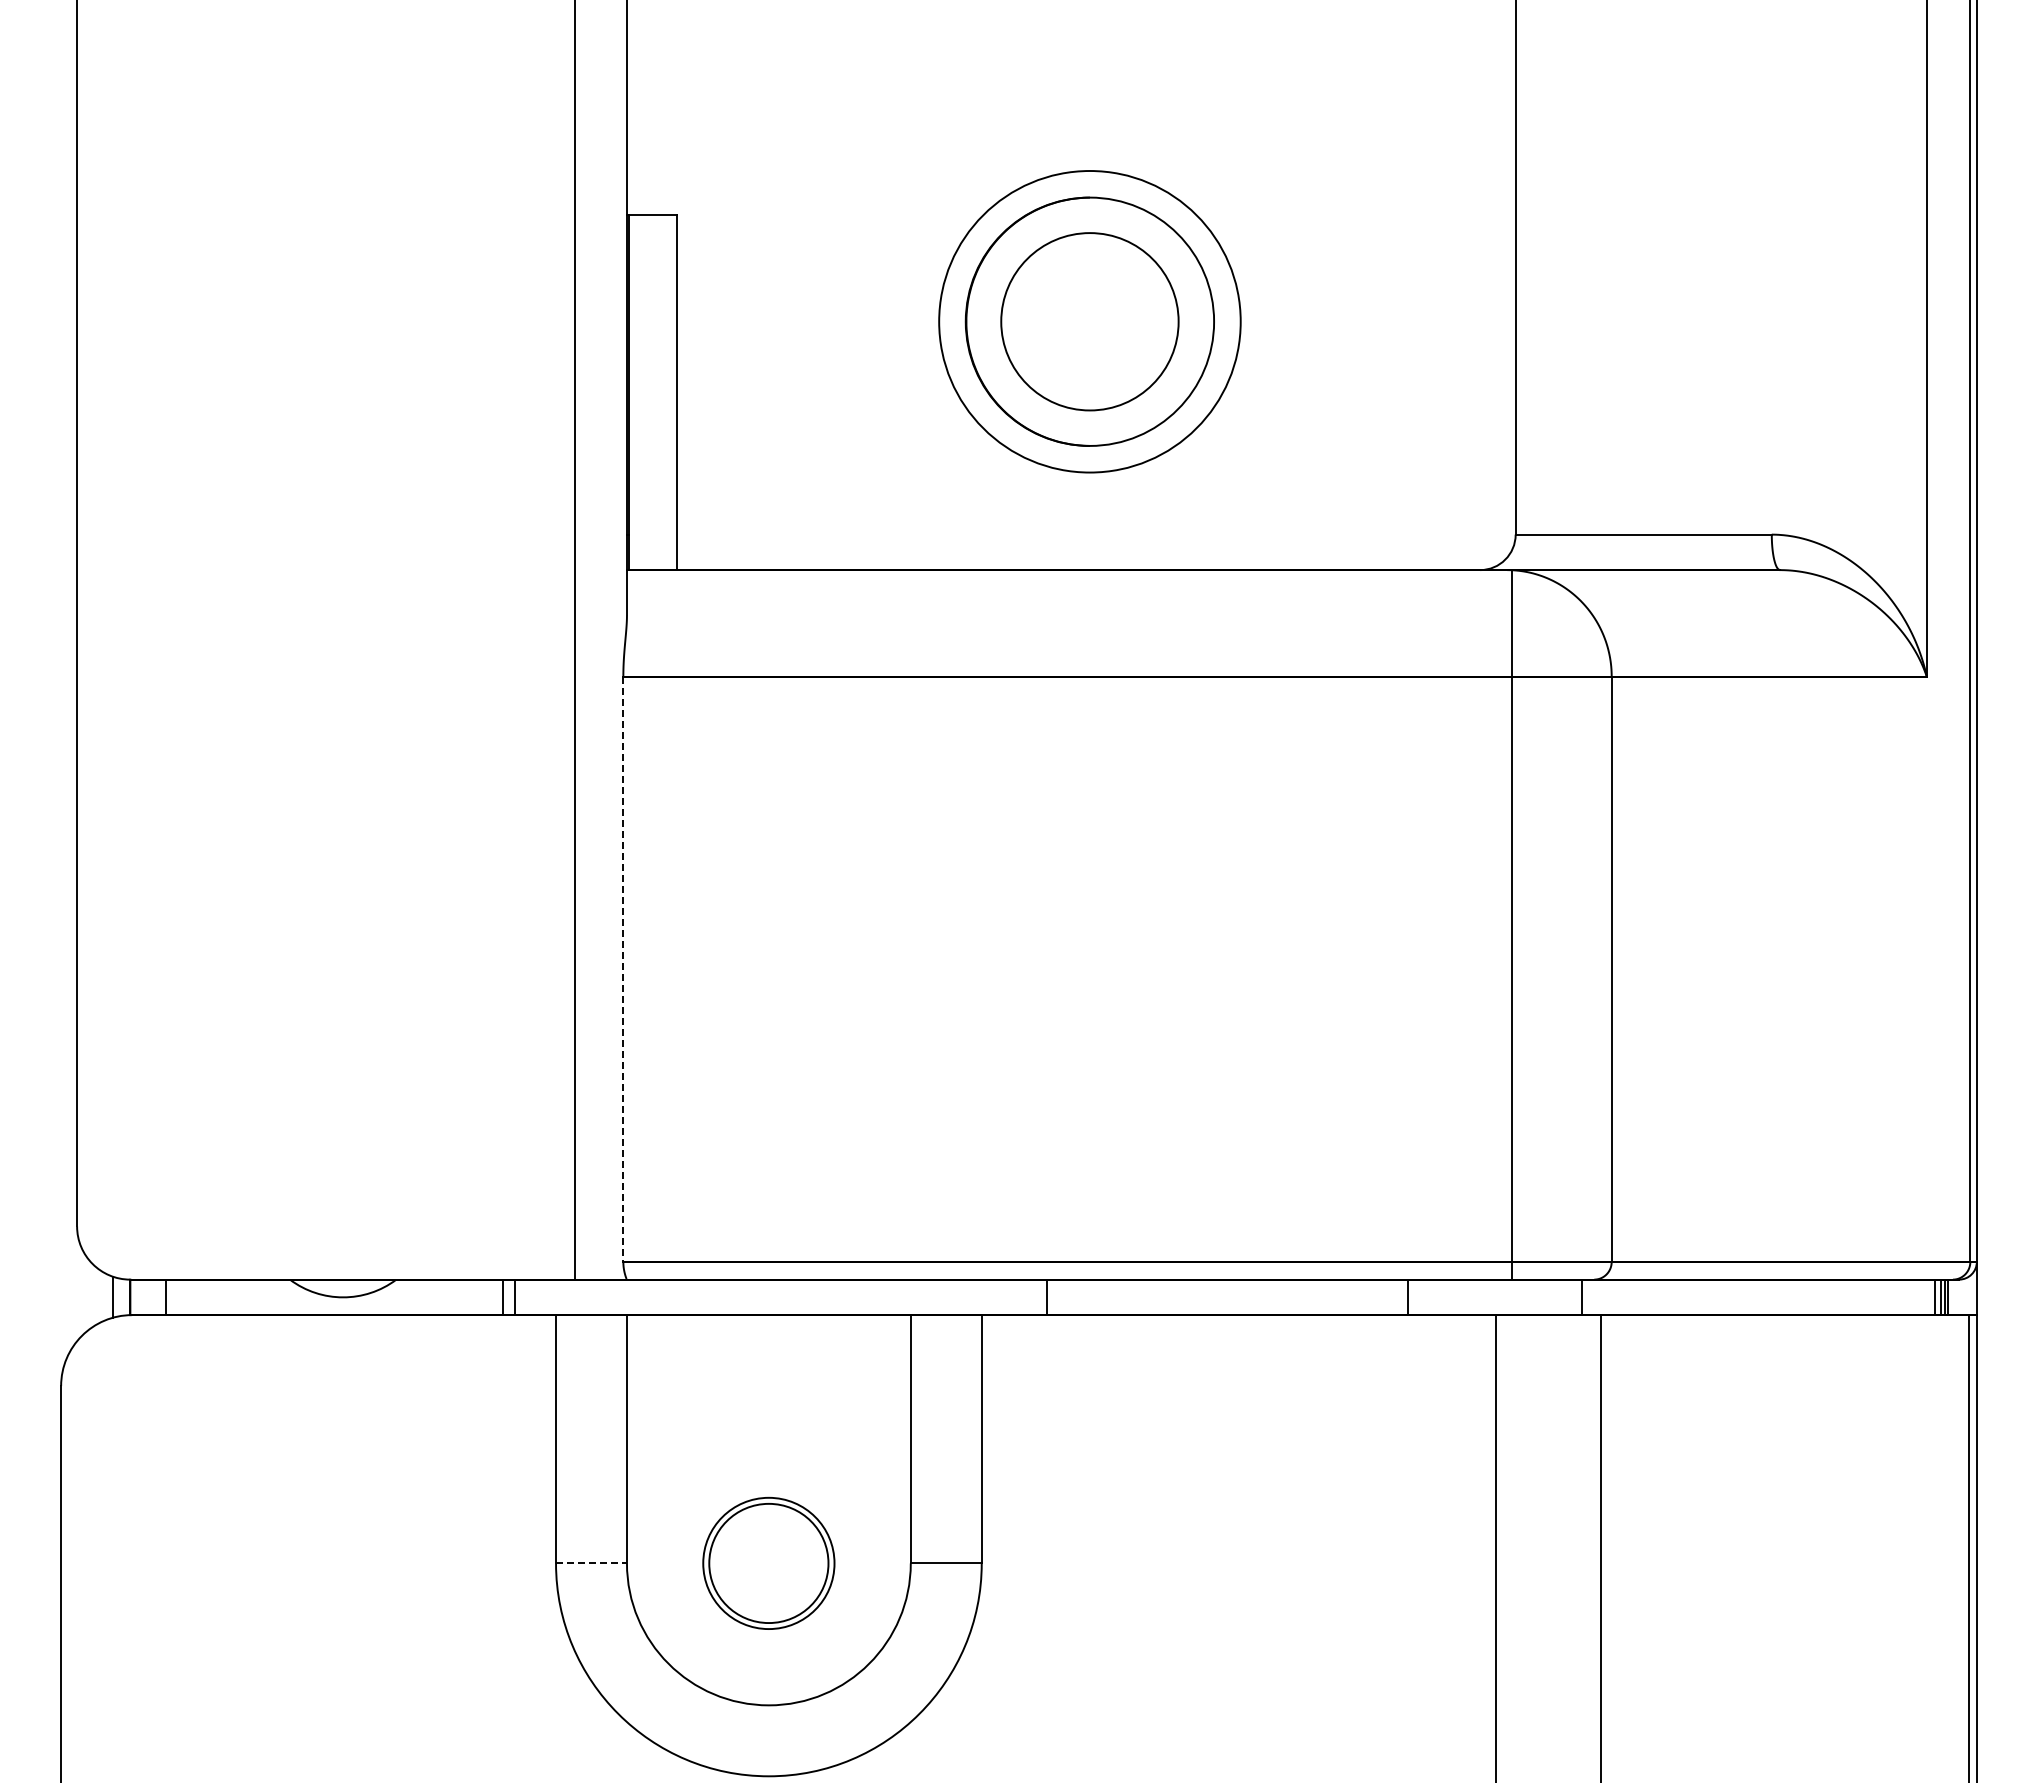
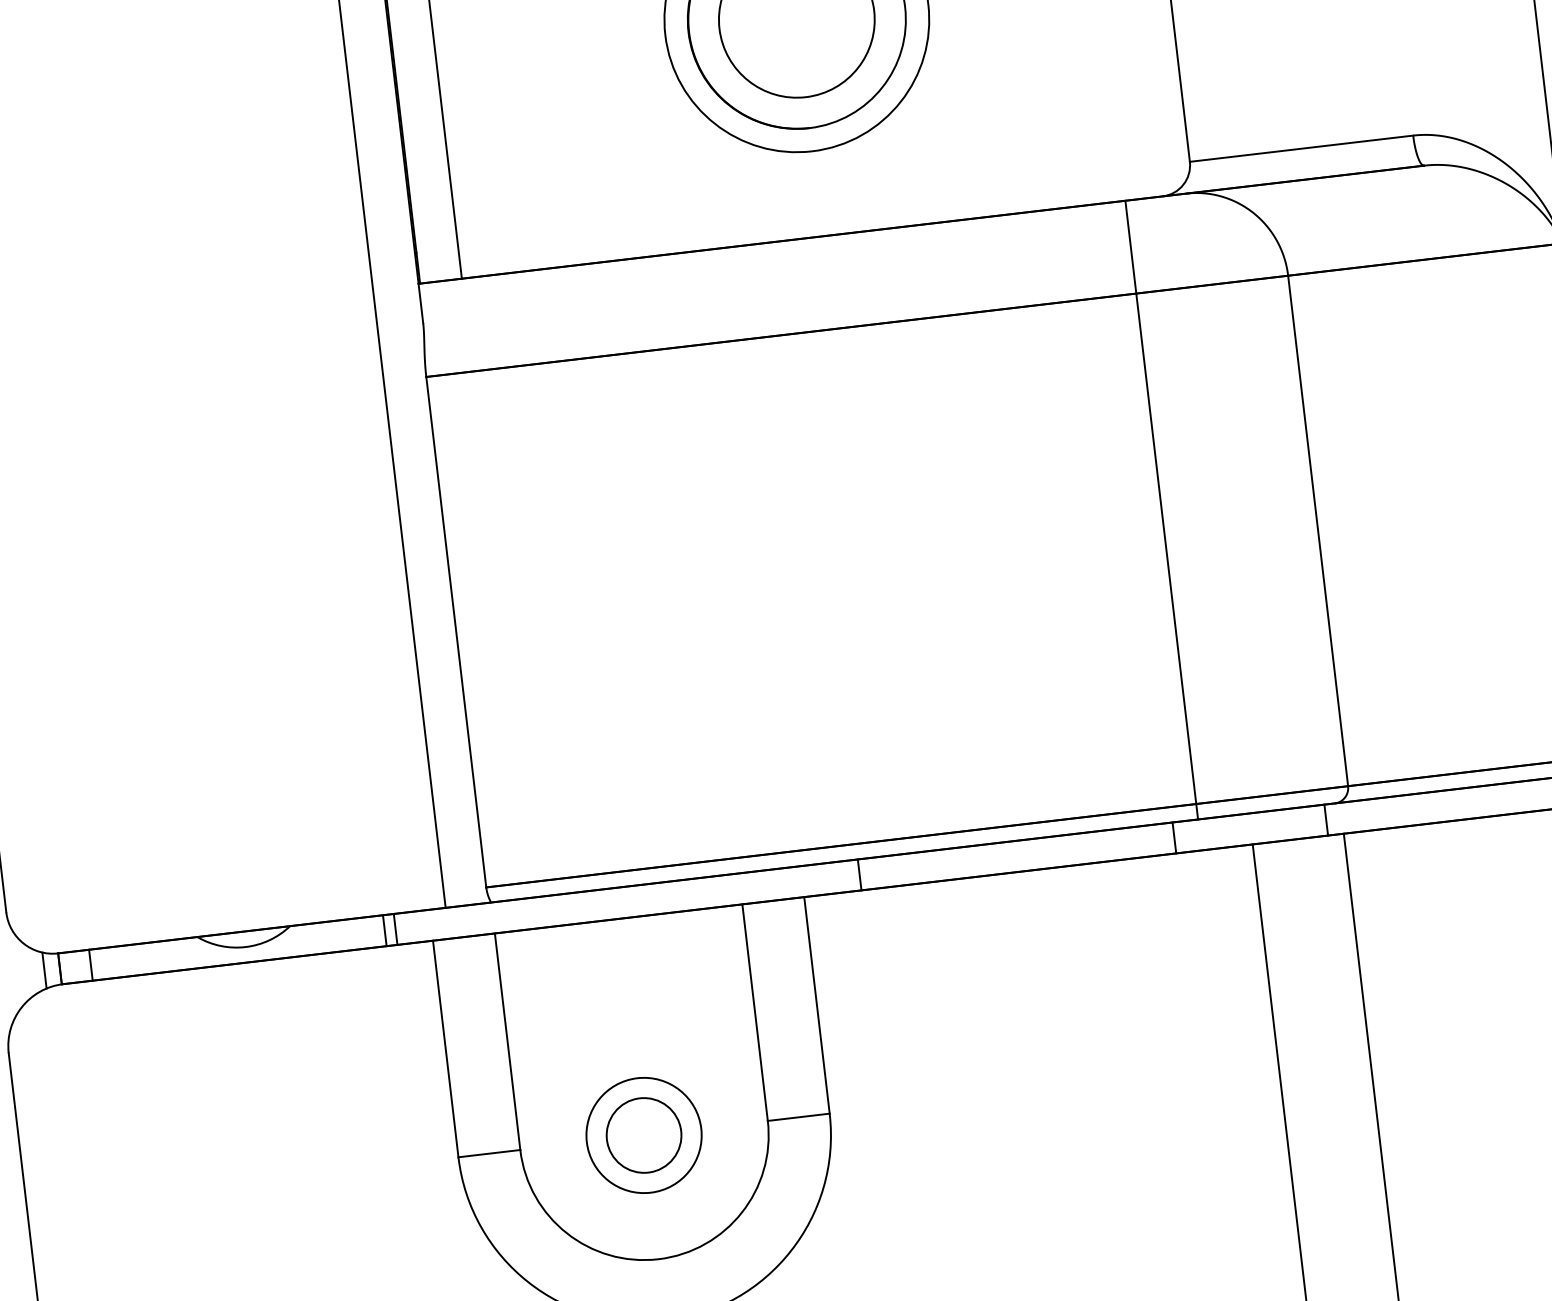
line: (1511, 924) -> (1161, 509), moved
line: (623, 969) -> (456, 632), dashed -> solid
line: (592, 1563) -> (490, 1153), dashed -> solid
circle: (768, 1563) -> (643, 1135), size x0.71

